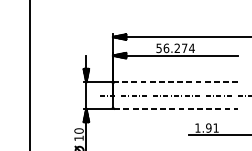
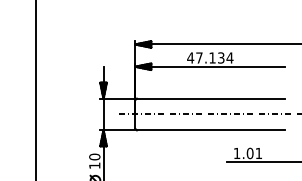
text: (171, 47) -> (205, 57), 56.274 -> 47.134
line: (175, 82) -> (210, 98), dashed -> solid
line: (176, 108) -> (211, 130), dashed -> solid
text: (208, 128) -> (249, 153), 1.91 -> 1.01

